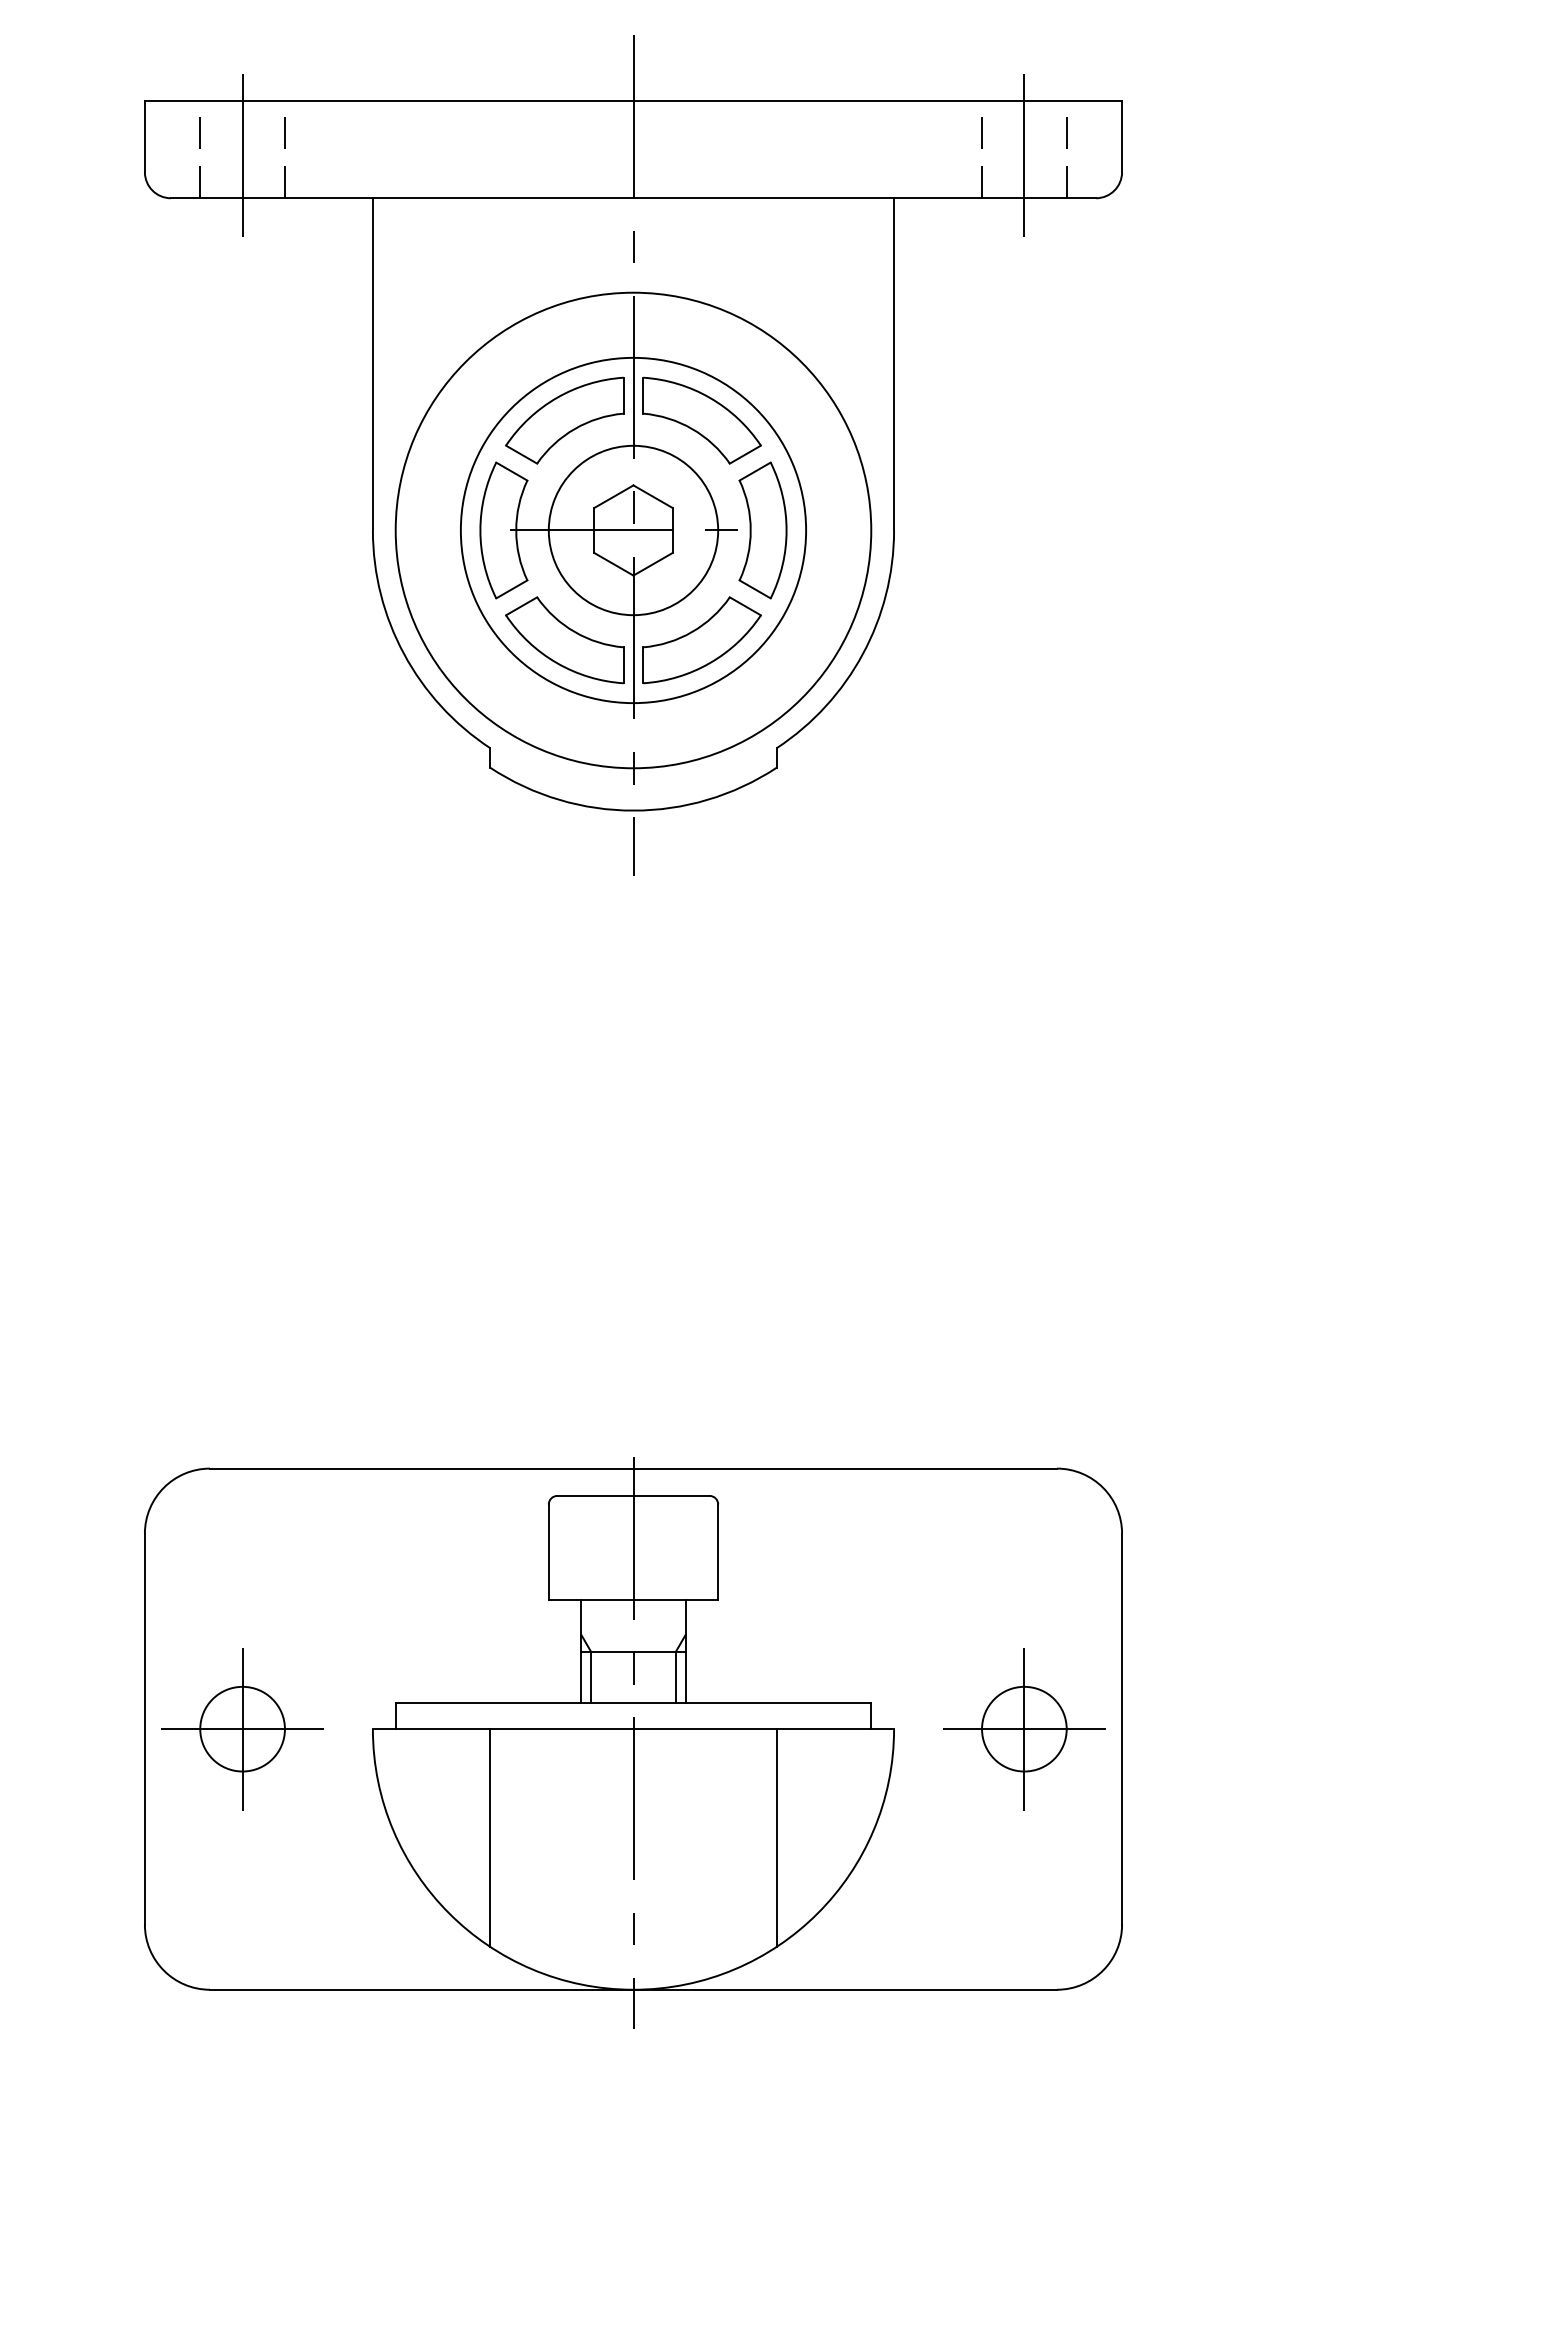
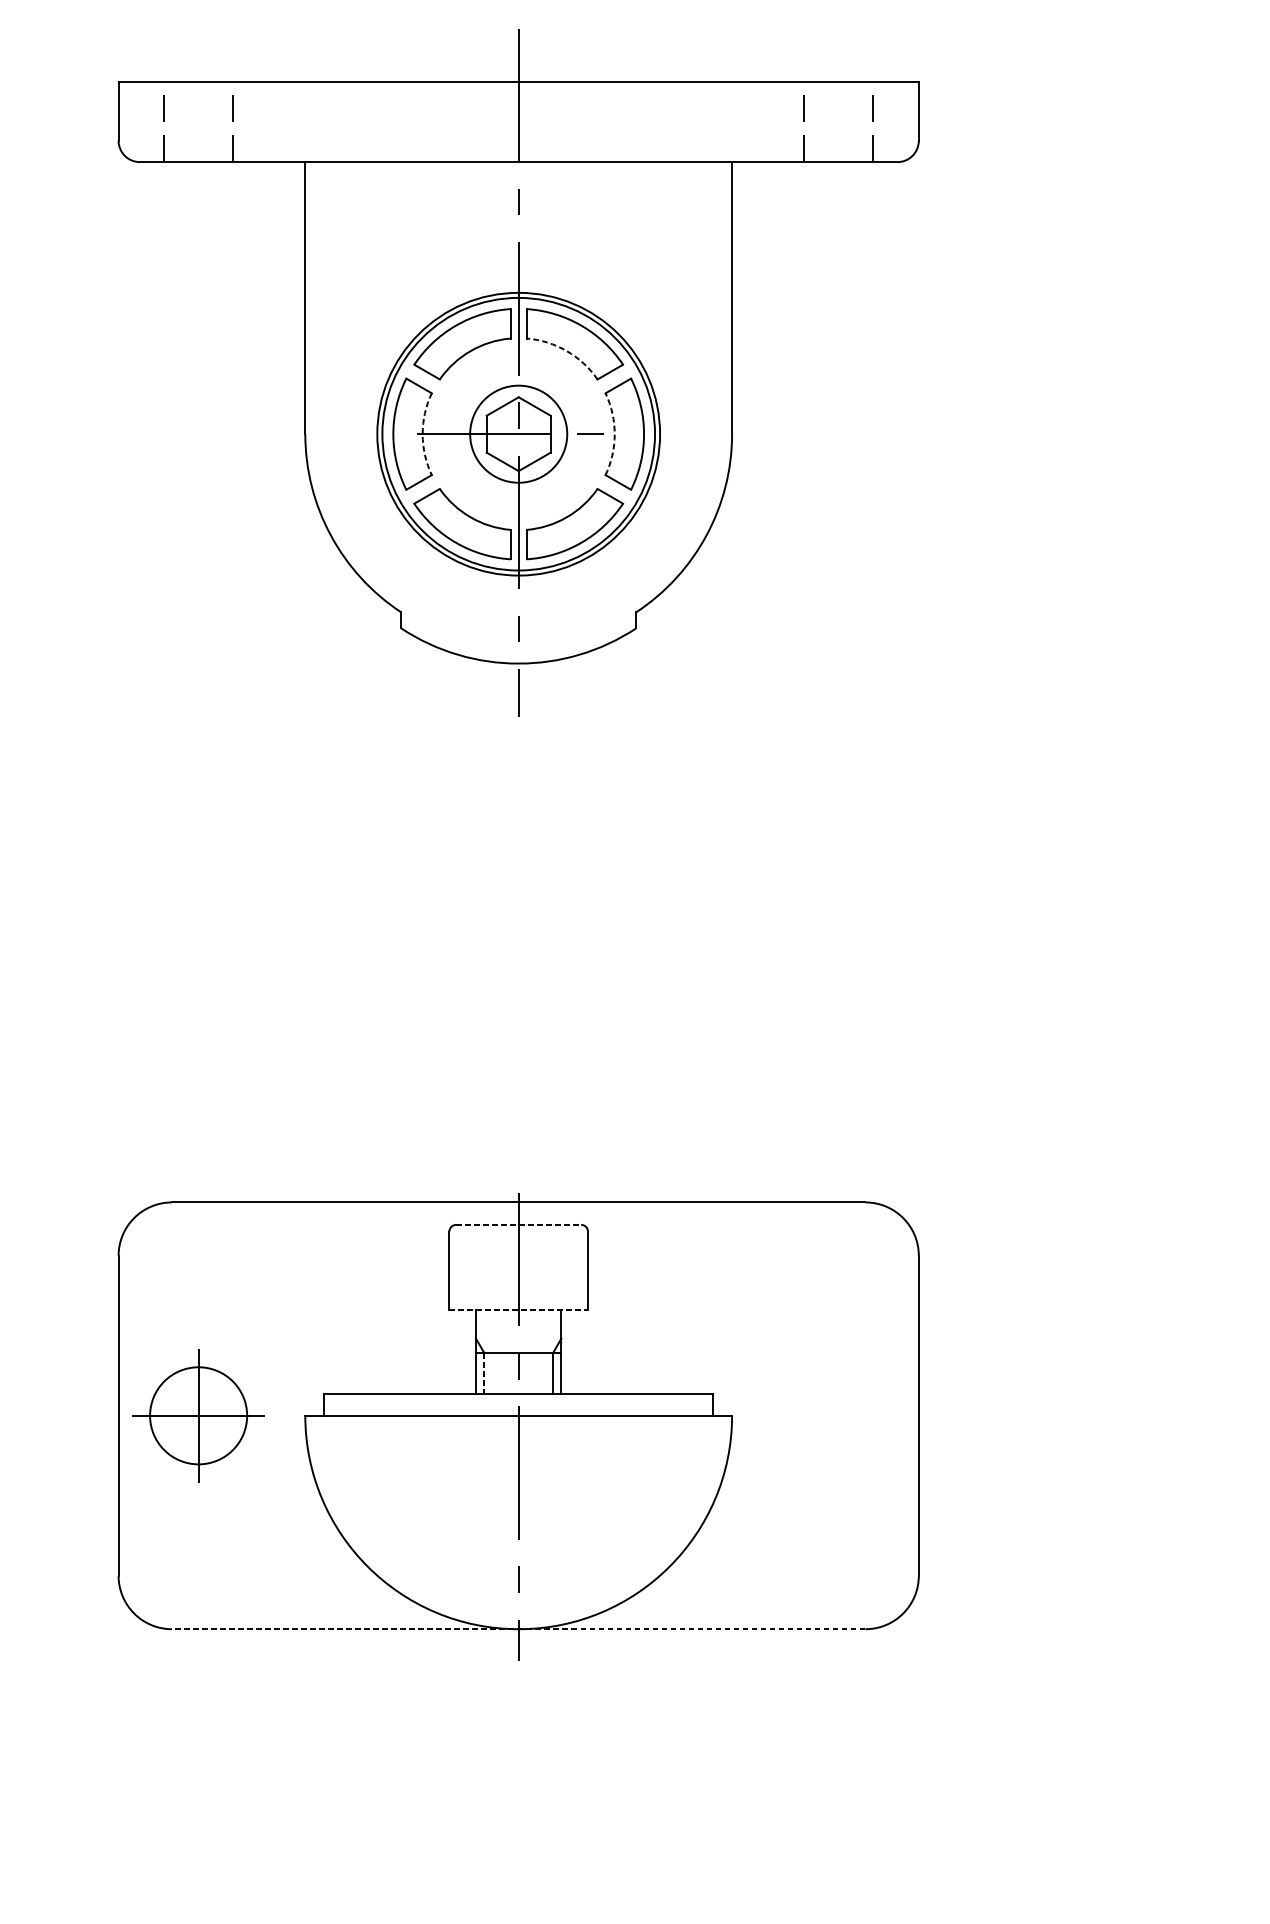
line: (242, 149) -> (198, 122), removed
line: (1024, 149) -> (838, 122), removed
arc: (692, 428) -> (567, 350), solid -> dashed
arc: (516, 530) -> (422, 434), solid -> dashed
circle: (633, 530) -> (518, 434), size x0.7
circle: (633, 530) -> (518, 434), size x0.7
arc: (750, 530) -> (614, 434), solid -> dashed
line: (633, 1495) -> (518, 1224), solid -> dashed
line: (633, 1600) -> (518, 1310), solid -> dashed
line: (591, 1678) -> (484, 1374), solid -> dashed
circle: (242, 1728) -> (198, 1415), size x1.4
part: (1024, 1729) -> (838, 1416), removed
line: (490, 1837) -> (401, 1504), removed
line: (776, 1837) -> (635, 1504), removed
line: (632, 1989) -> (517, 1628), solid -> dashed

